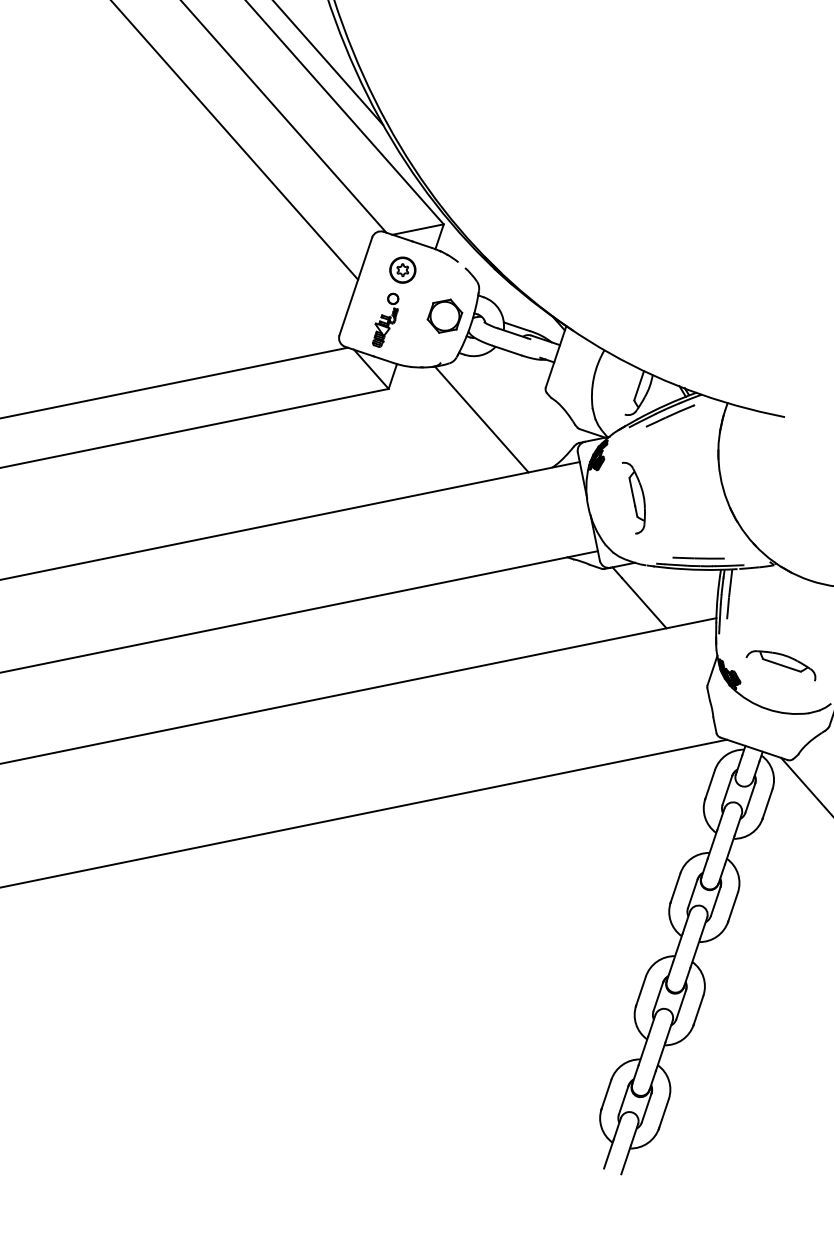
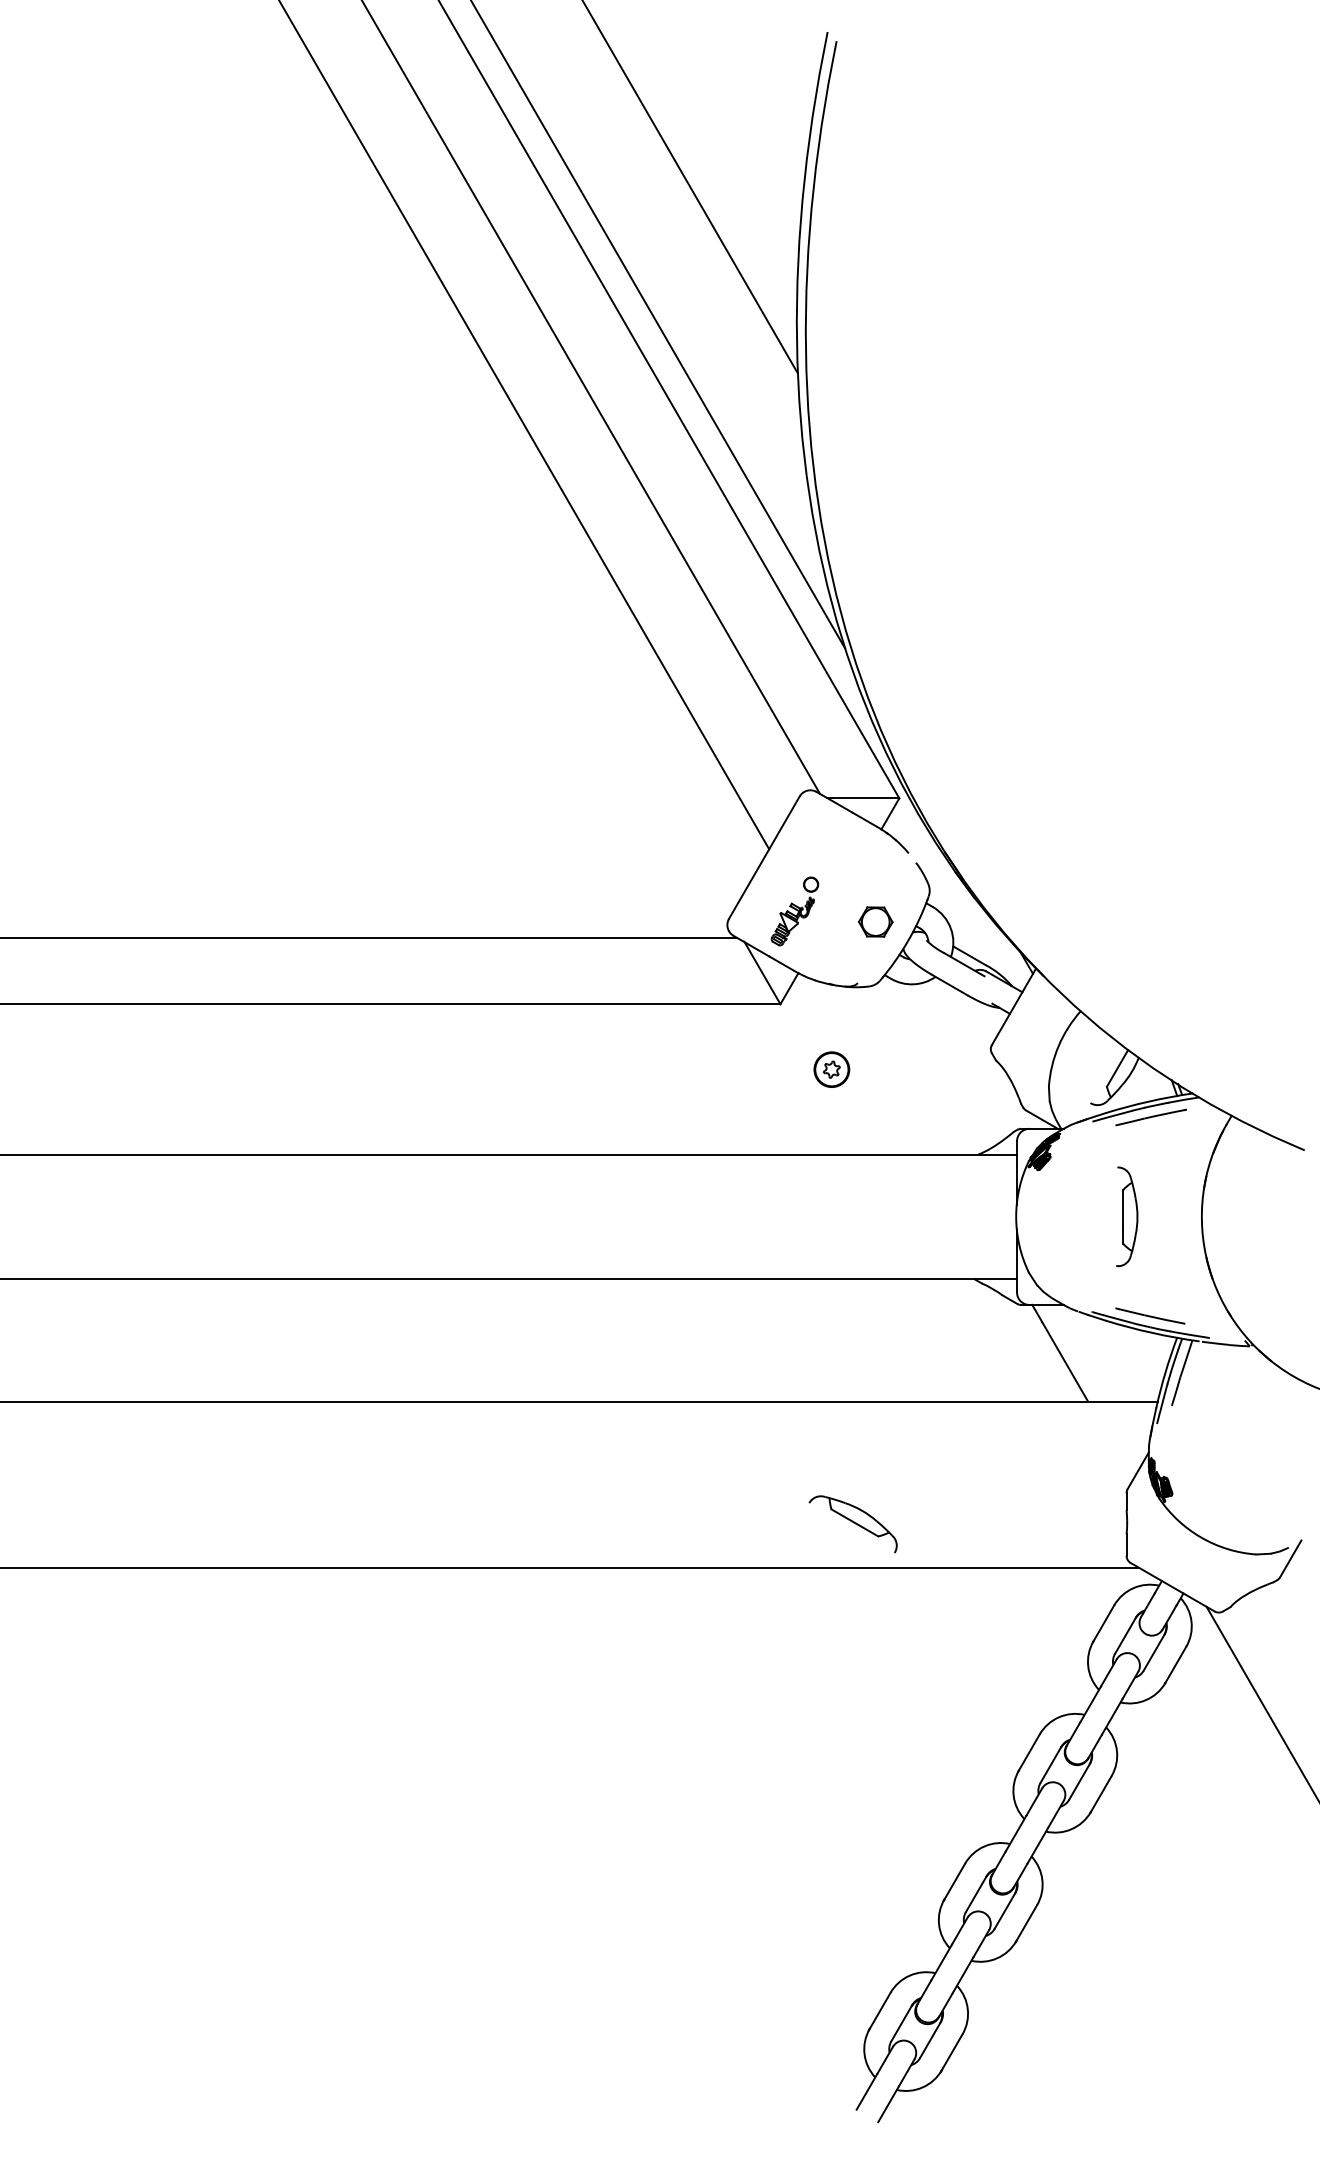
part: (402, 270) -> (831, 1069), moved
part: (444, 315) -> (875, 921), size x0.7
line: (481, 419) -> (896, 1070), removed
part: (636, 496) -> (1127, 1216), moved
part: (780, 666) -> (852, 1524), moved

